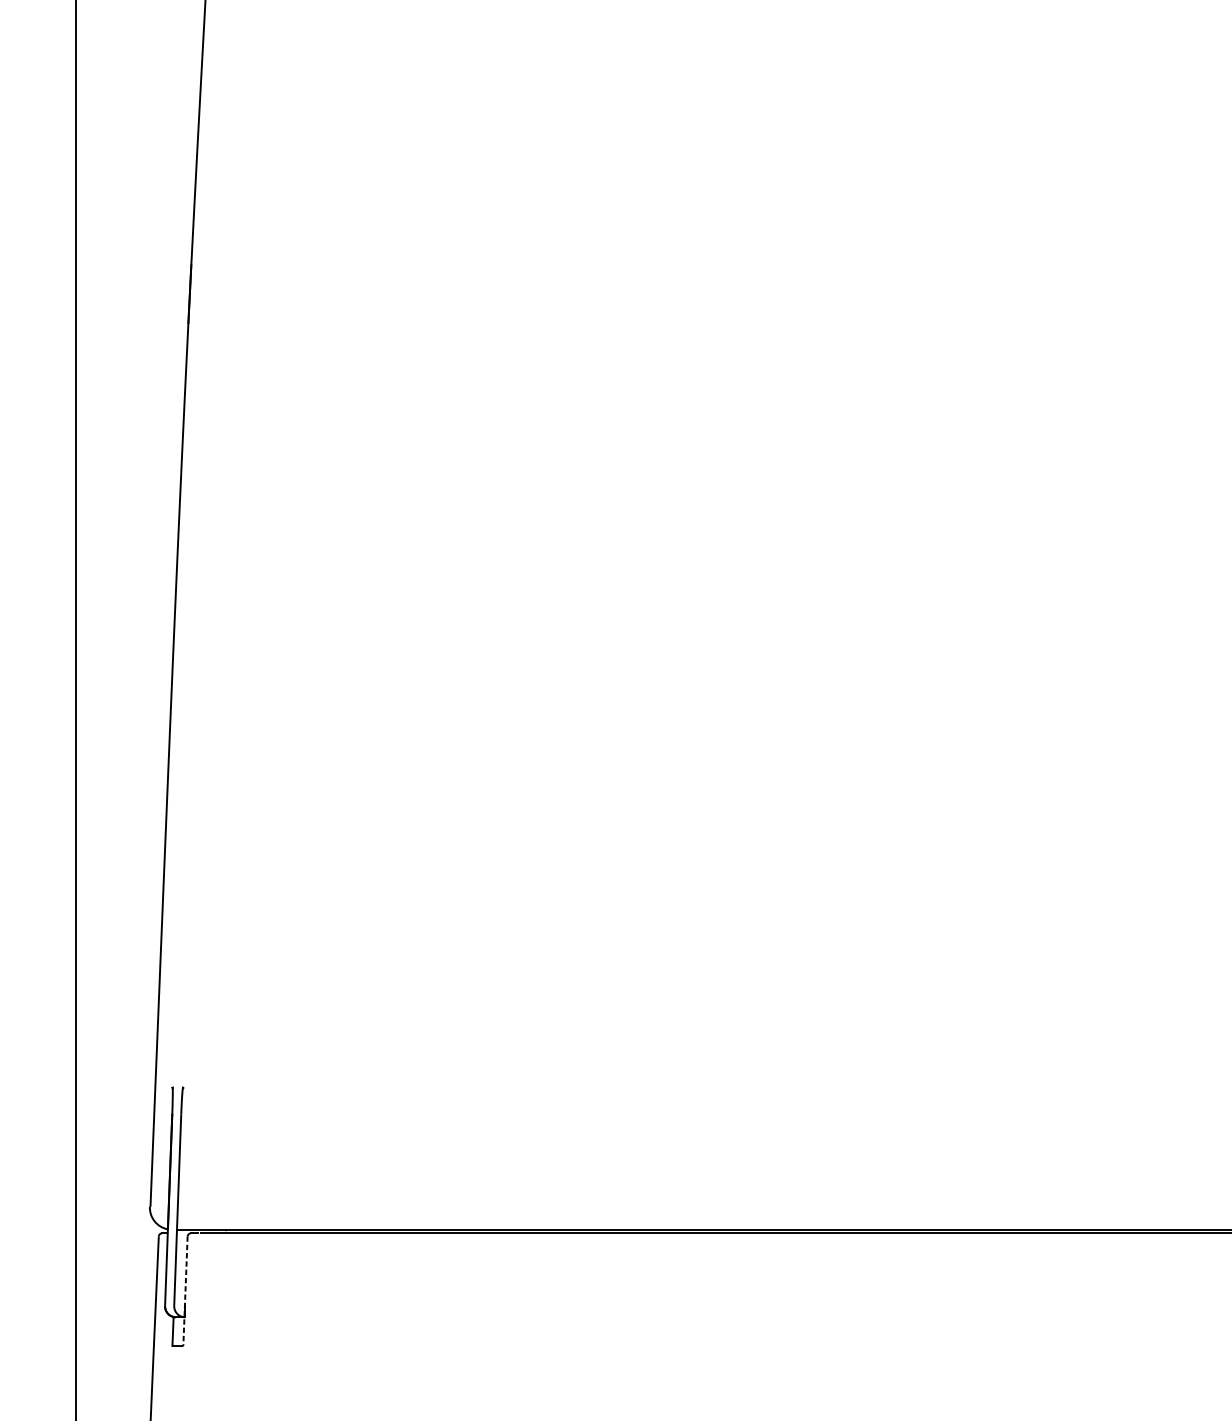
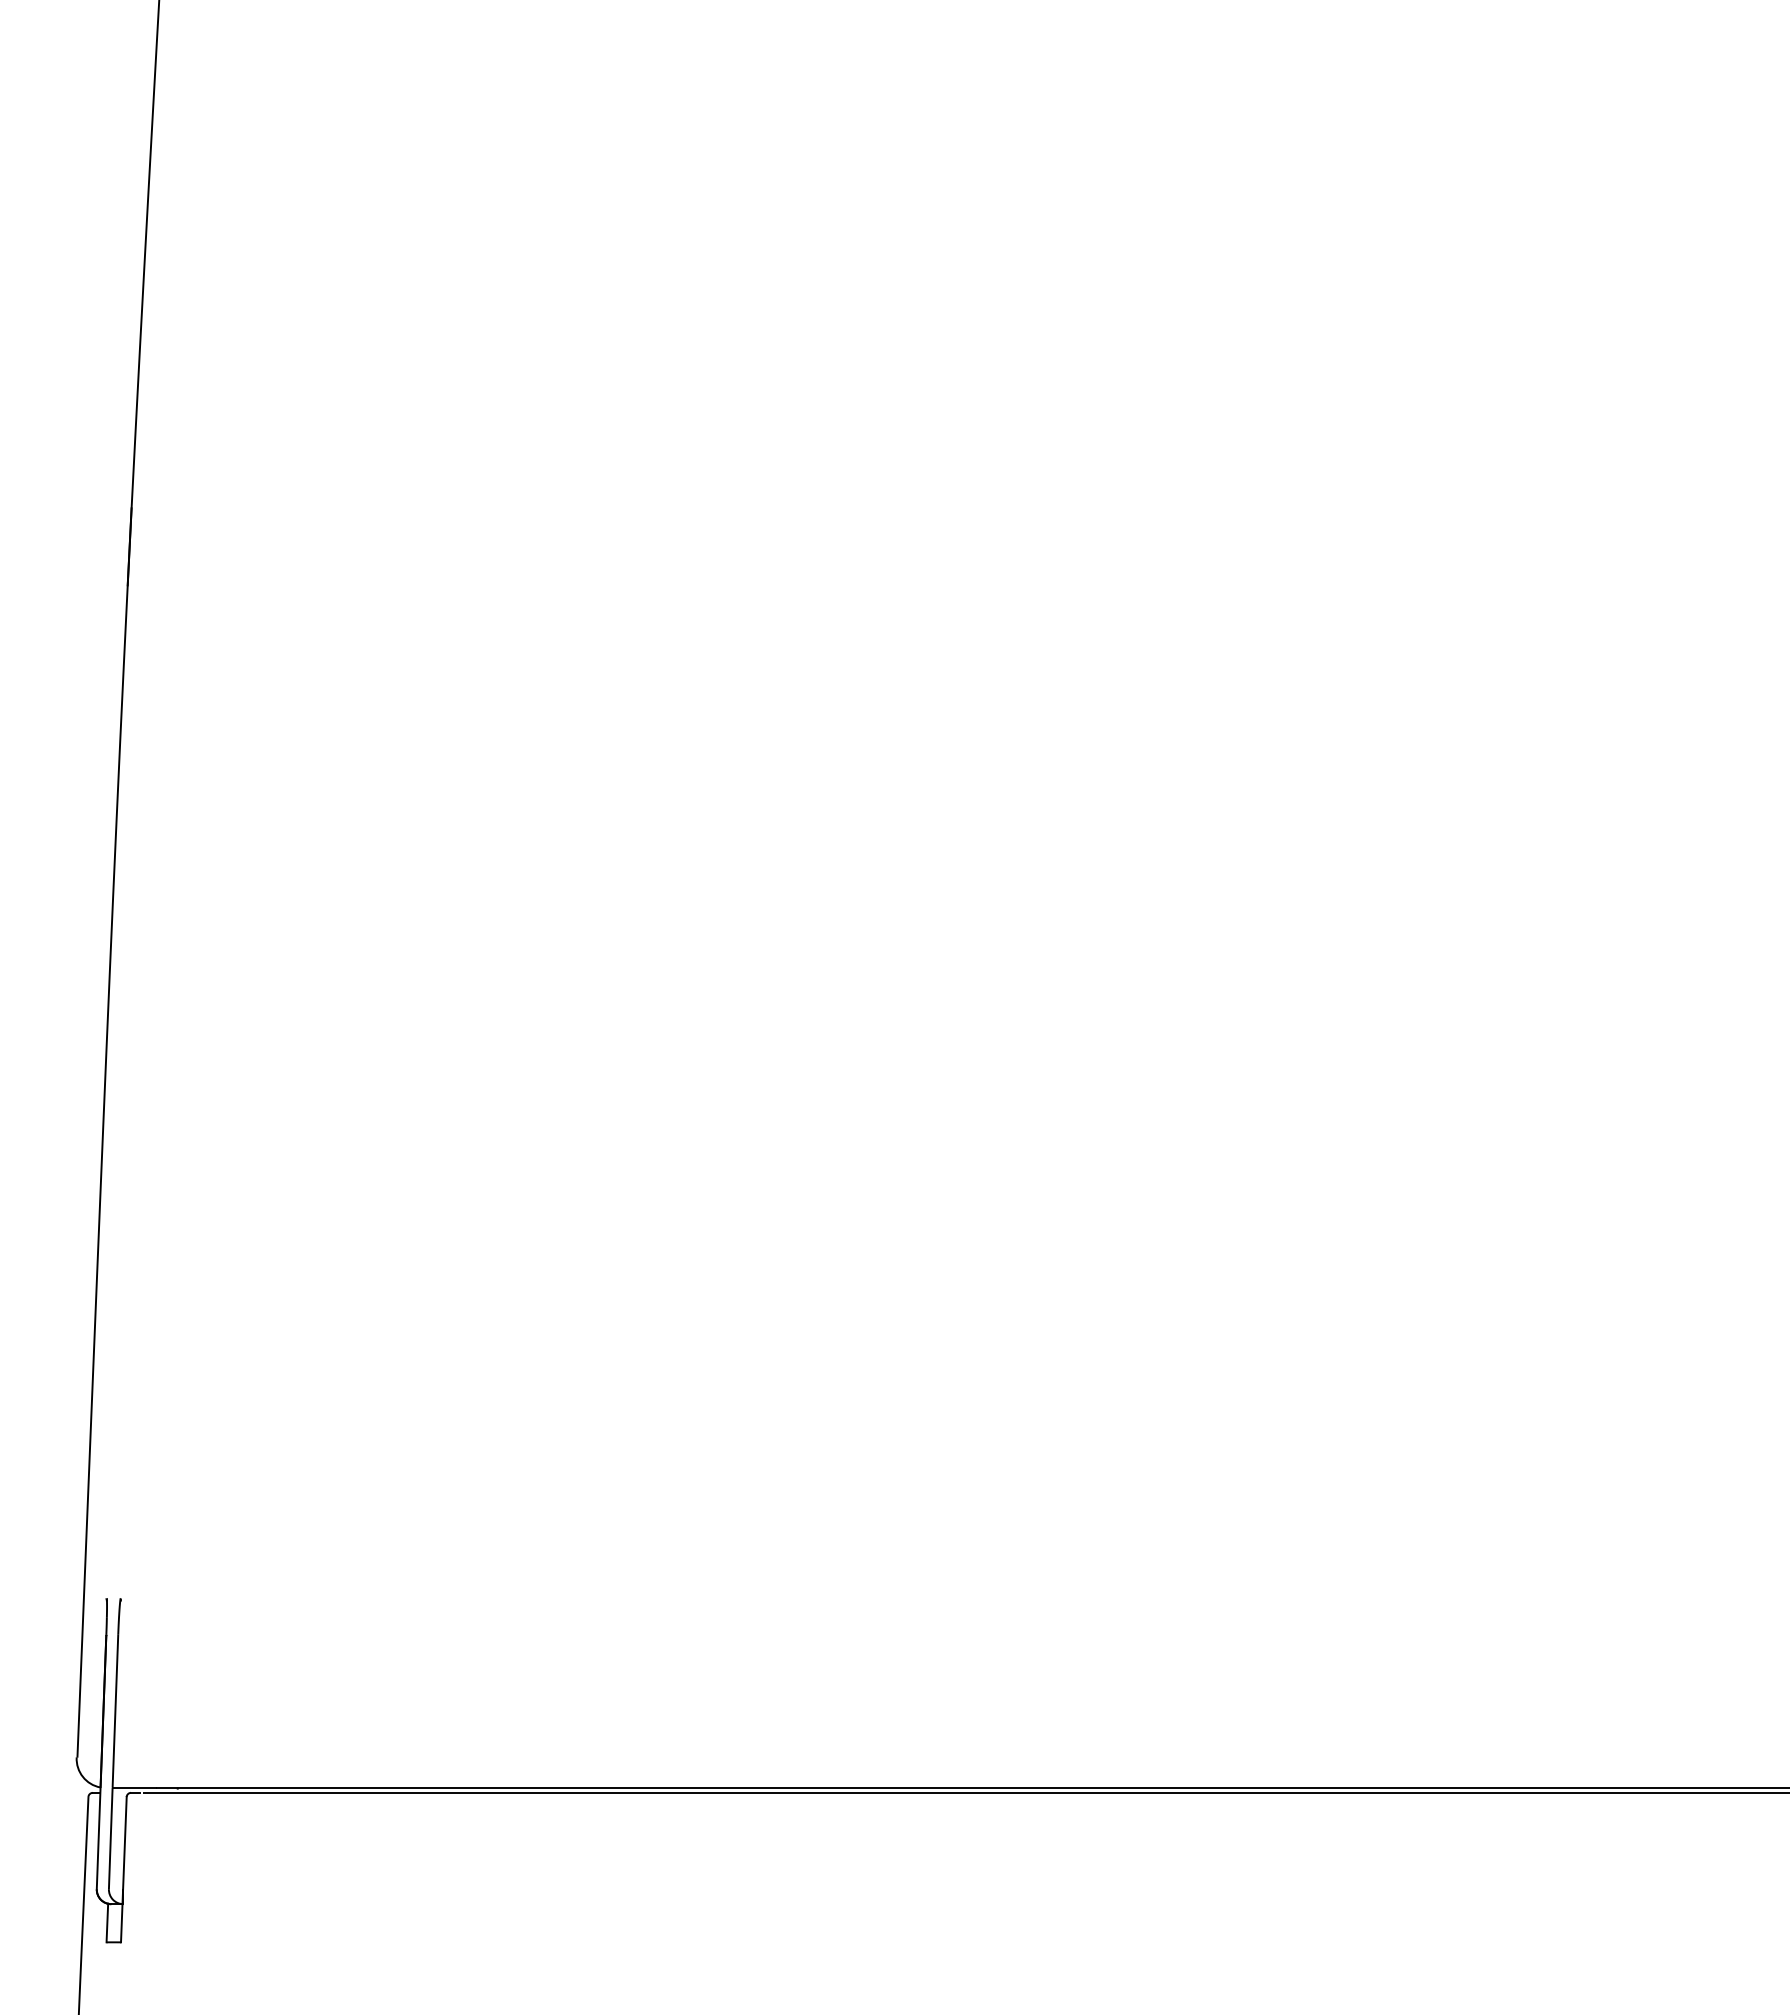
line: (185, 1291) -> (123, 1869), dashed -> solid

